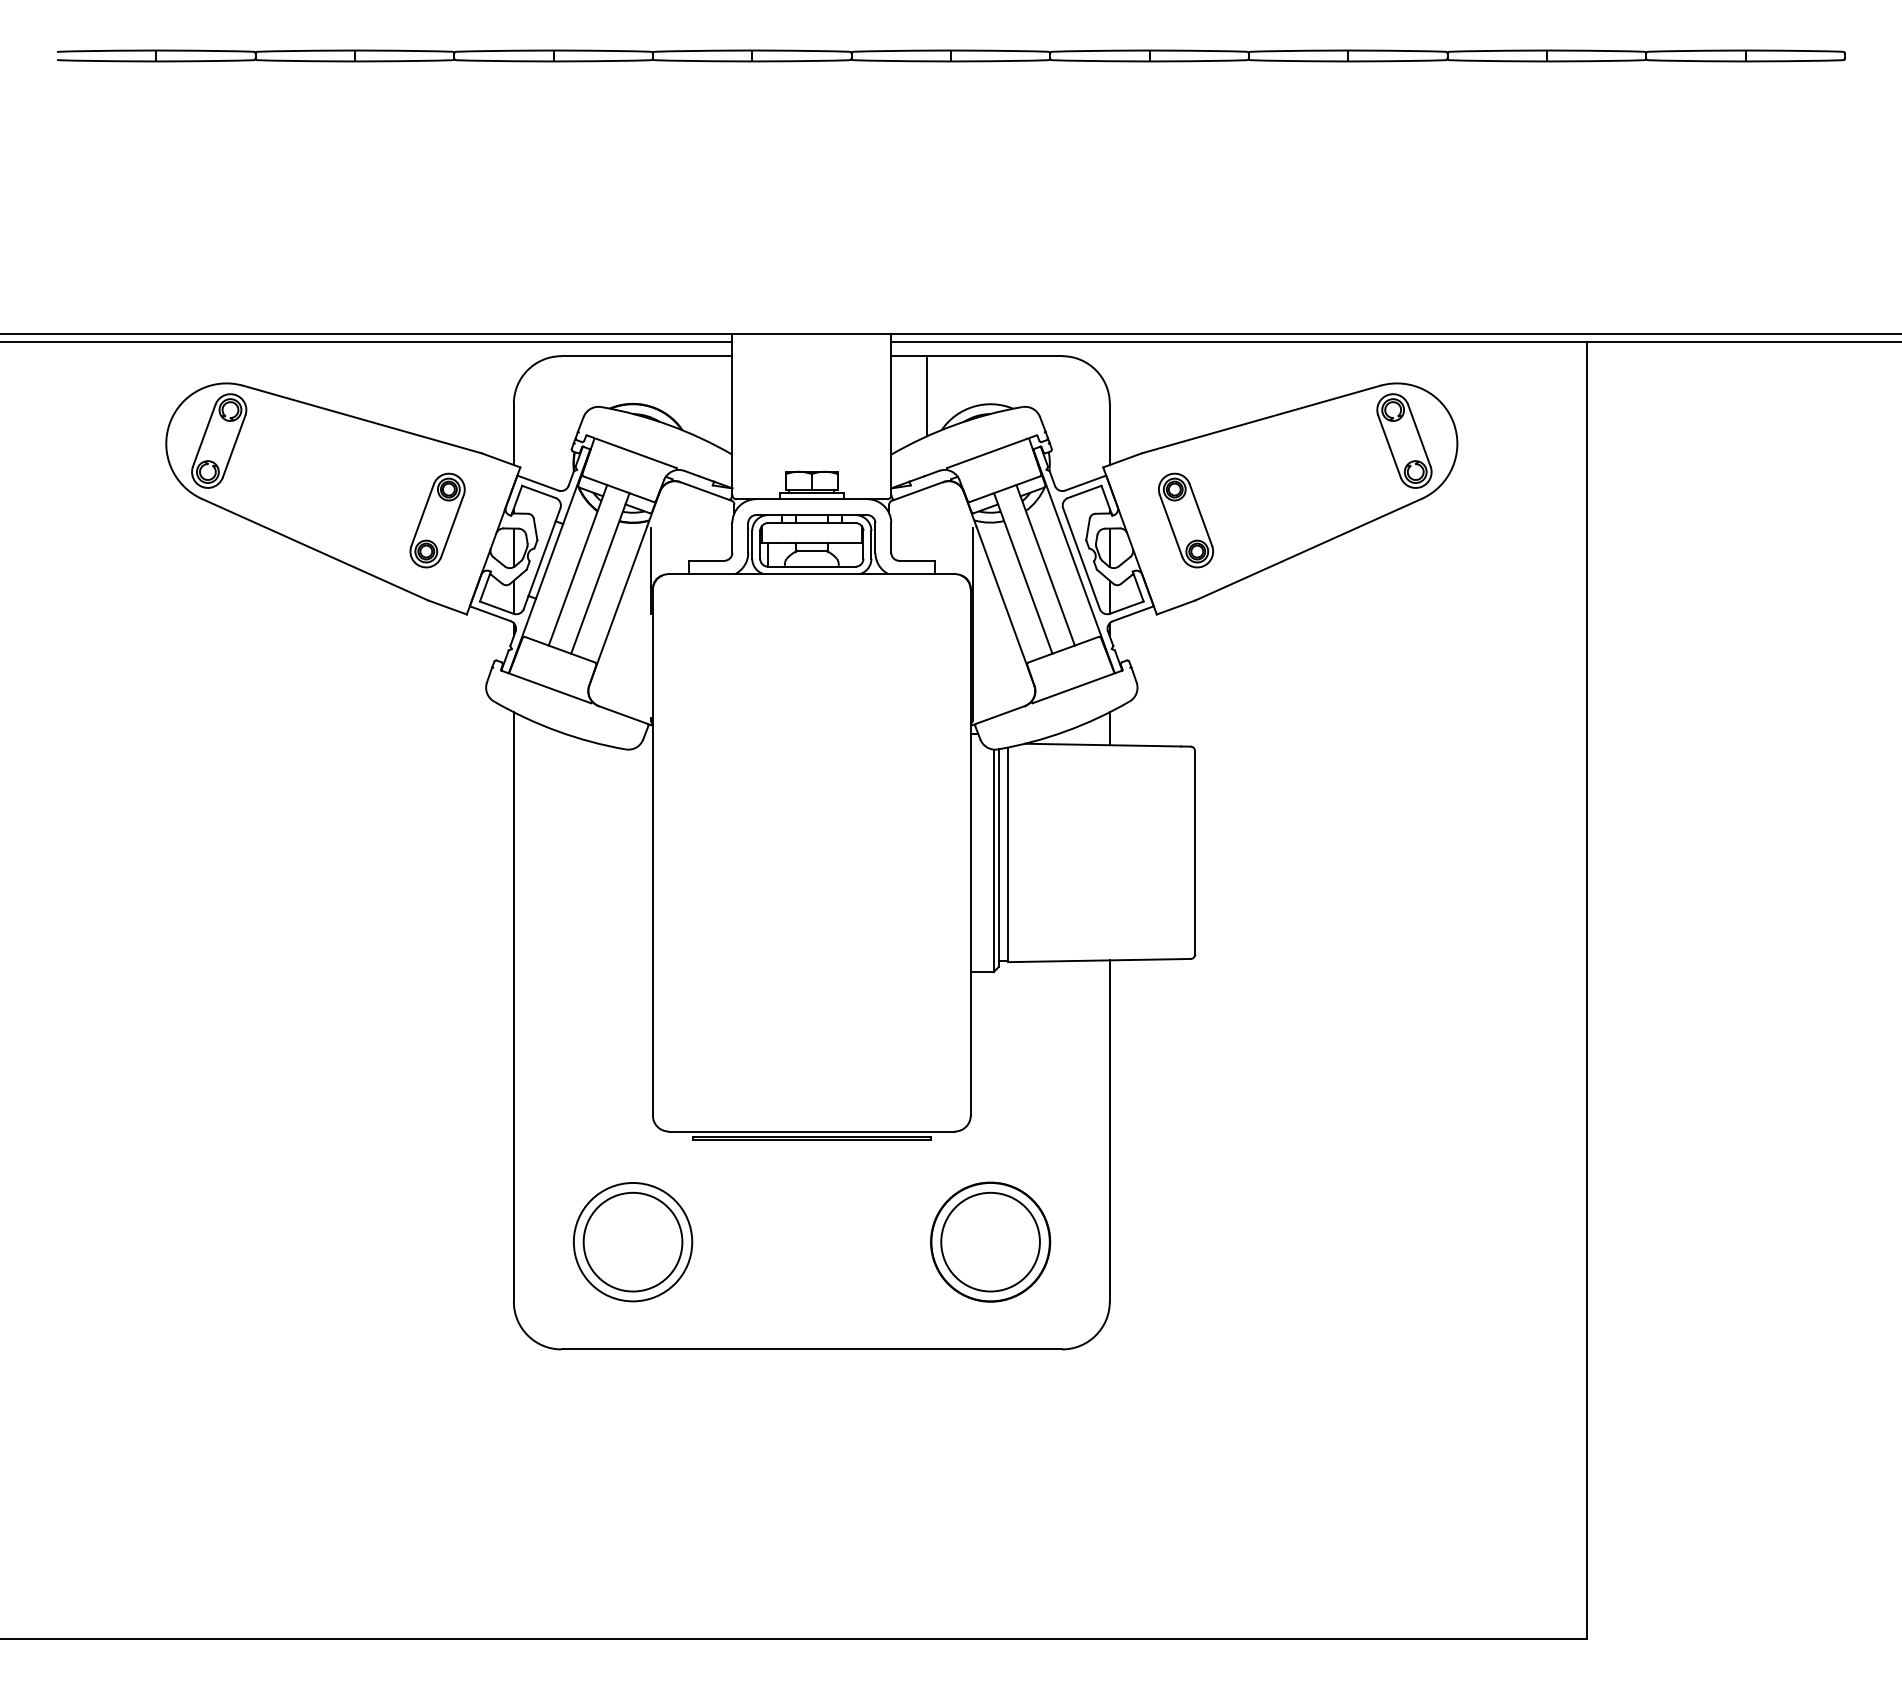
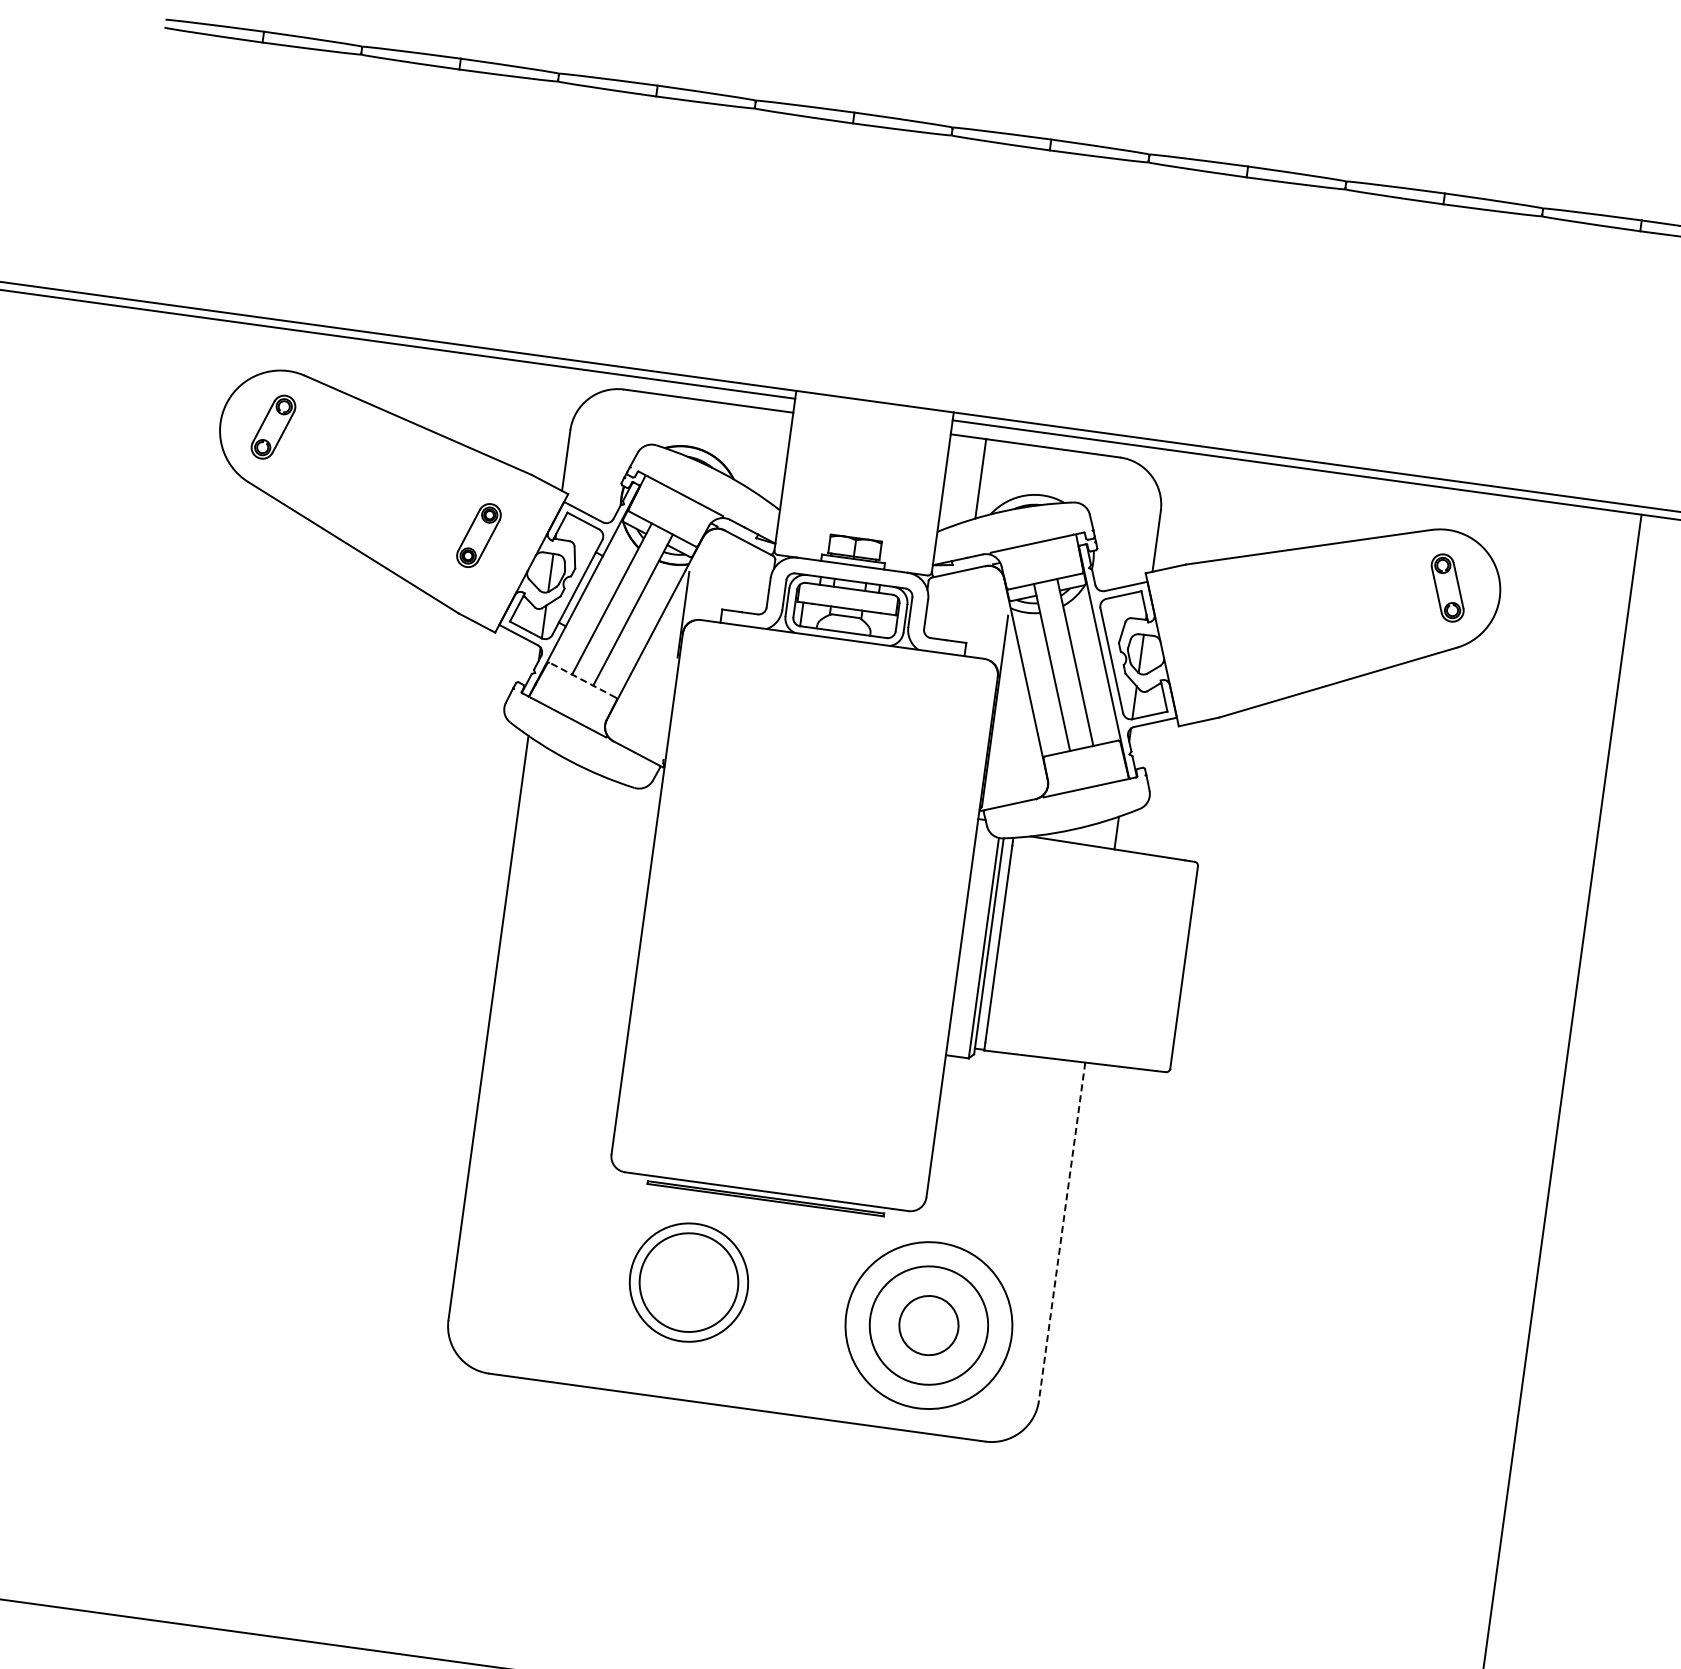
part: (219, 440) -> (273, 426), size x0.7
part: (1404, 440) -> (1447, 587), size x0.7
part: (437, 520) -> (478, 535), size x0.7
part: (1186, 520) -> (1220, 637), removed
line: (559, 649) -> (582, 679), solid -> dashed
line: (1109, 1131) -> (1061, 1232), solid -> dashed
circle: (990, 1241) -> (928, 1324), size x0.6
circle: (990, 1241) -> (928, 1324), size x1.4
part: (633, 1242) -> (689, 1283), moved

